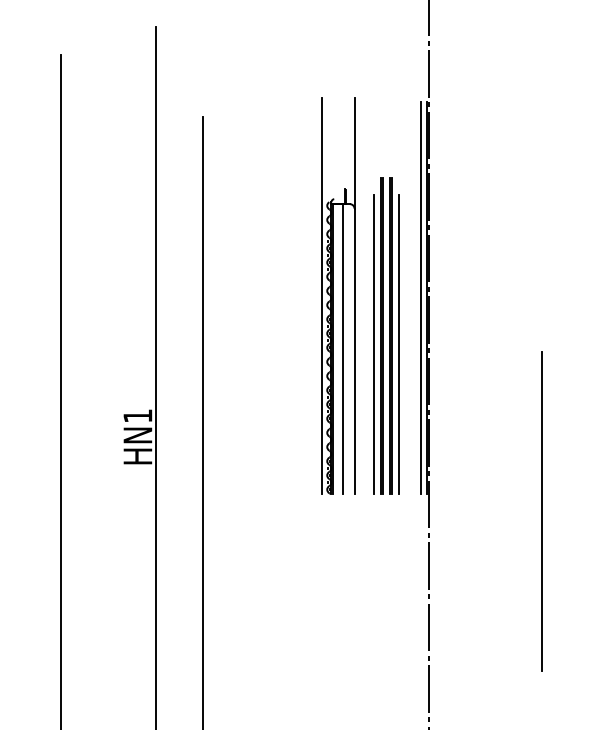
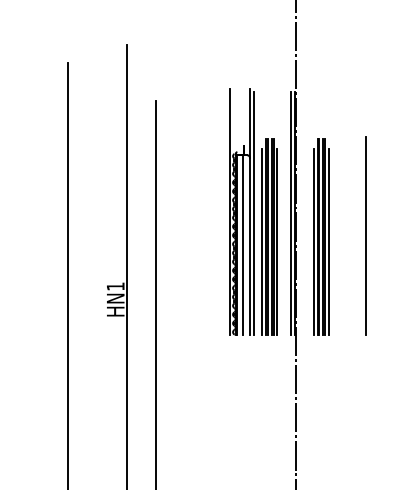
line: (361, 298) -> (254, 213), added
part: (469, 335) -> (321, 236), added
line: (540, 511) -> (365, 235), moved

